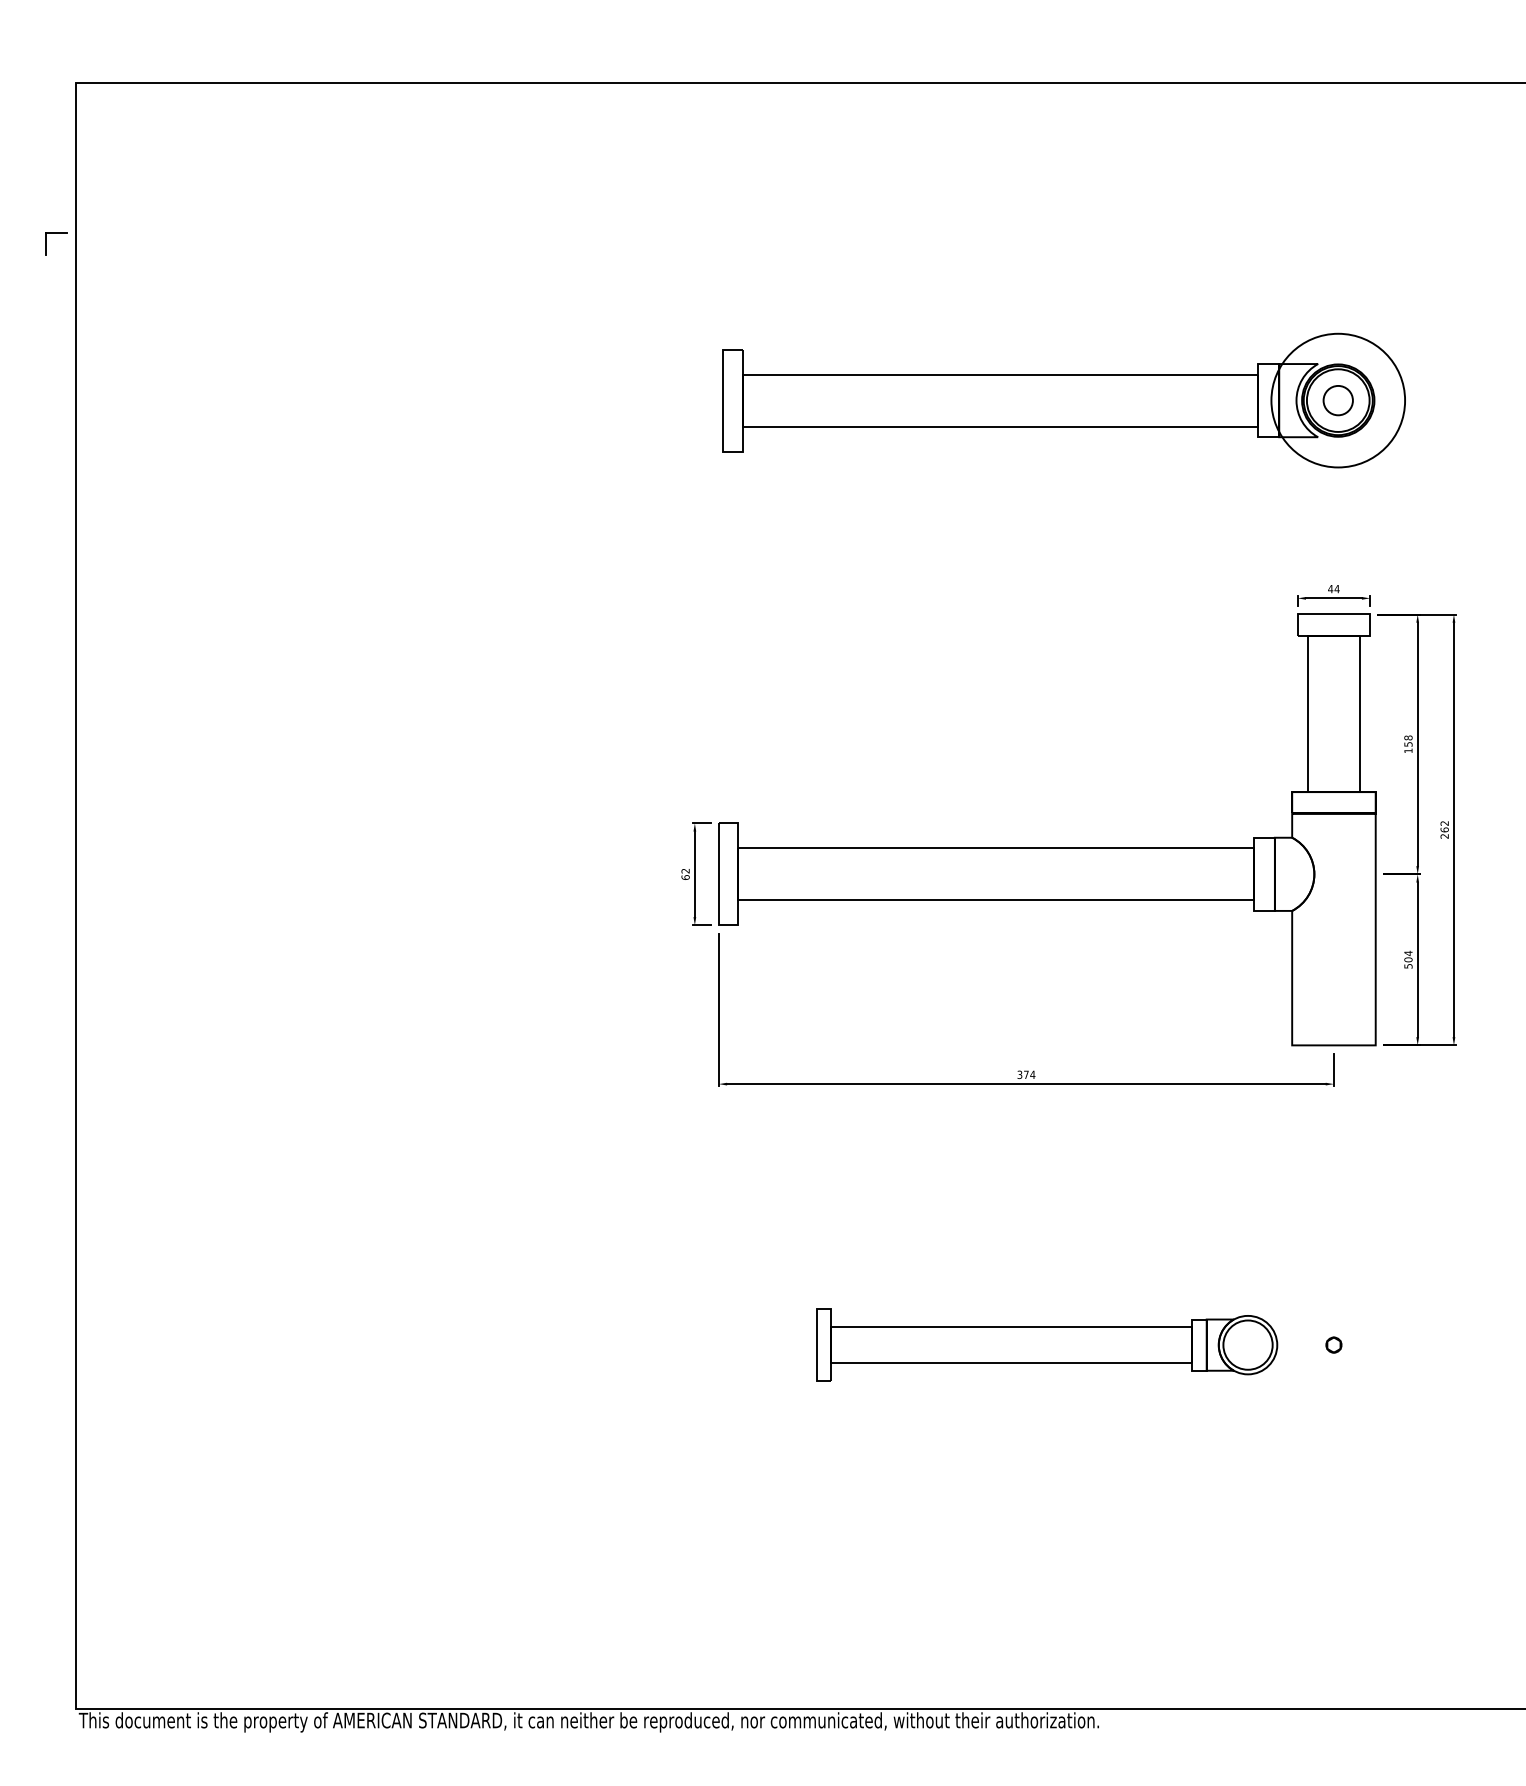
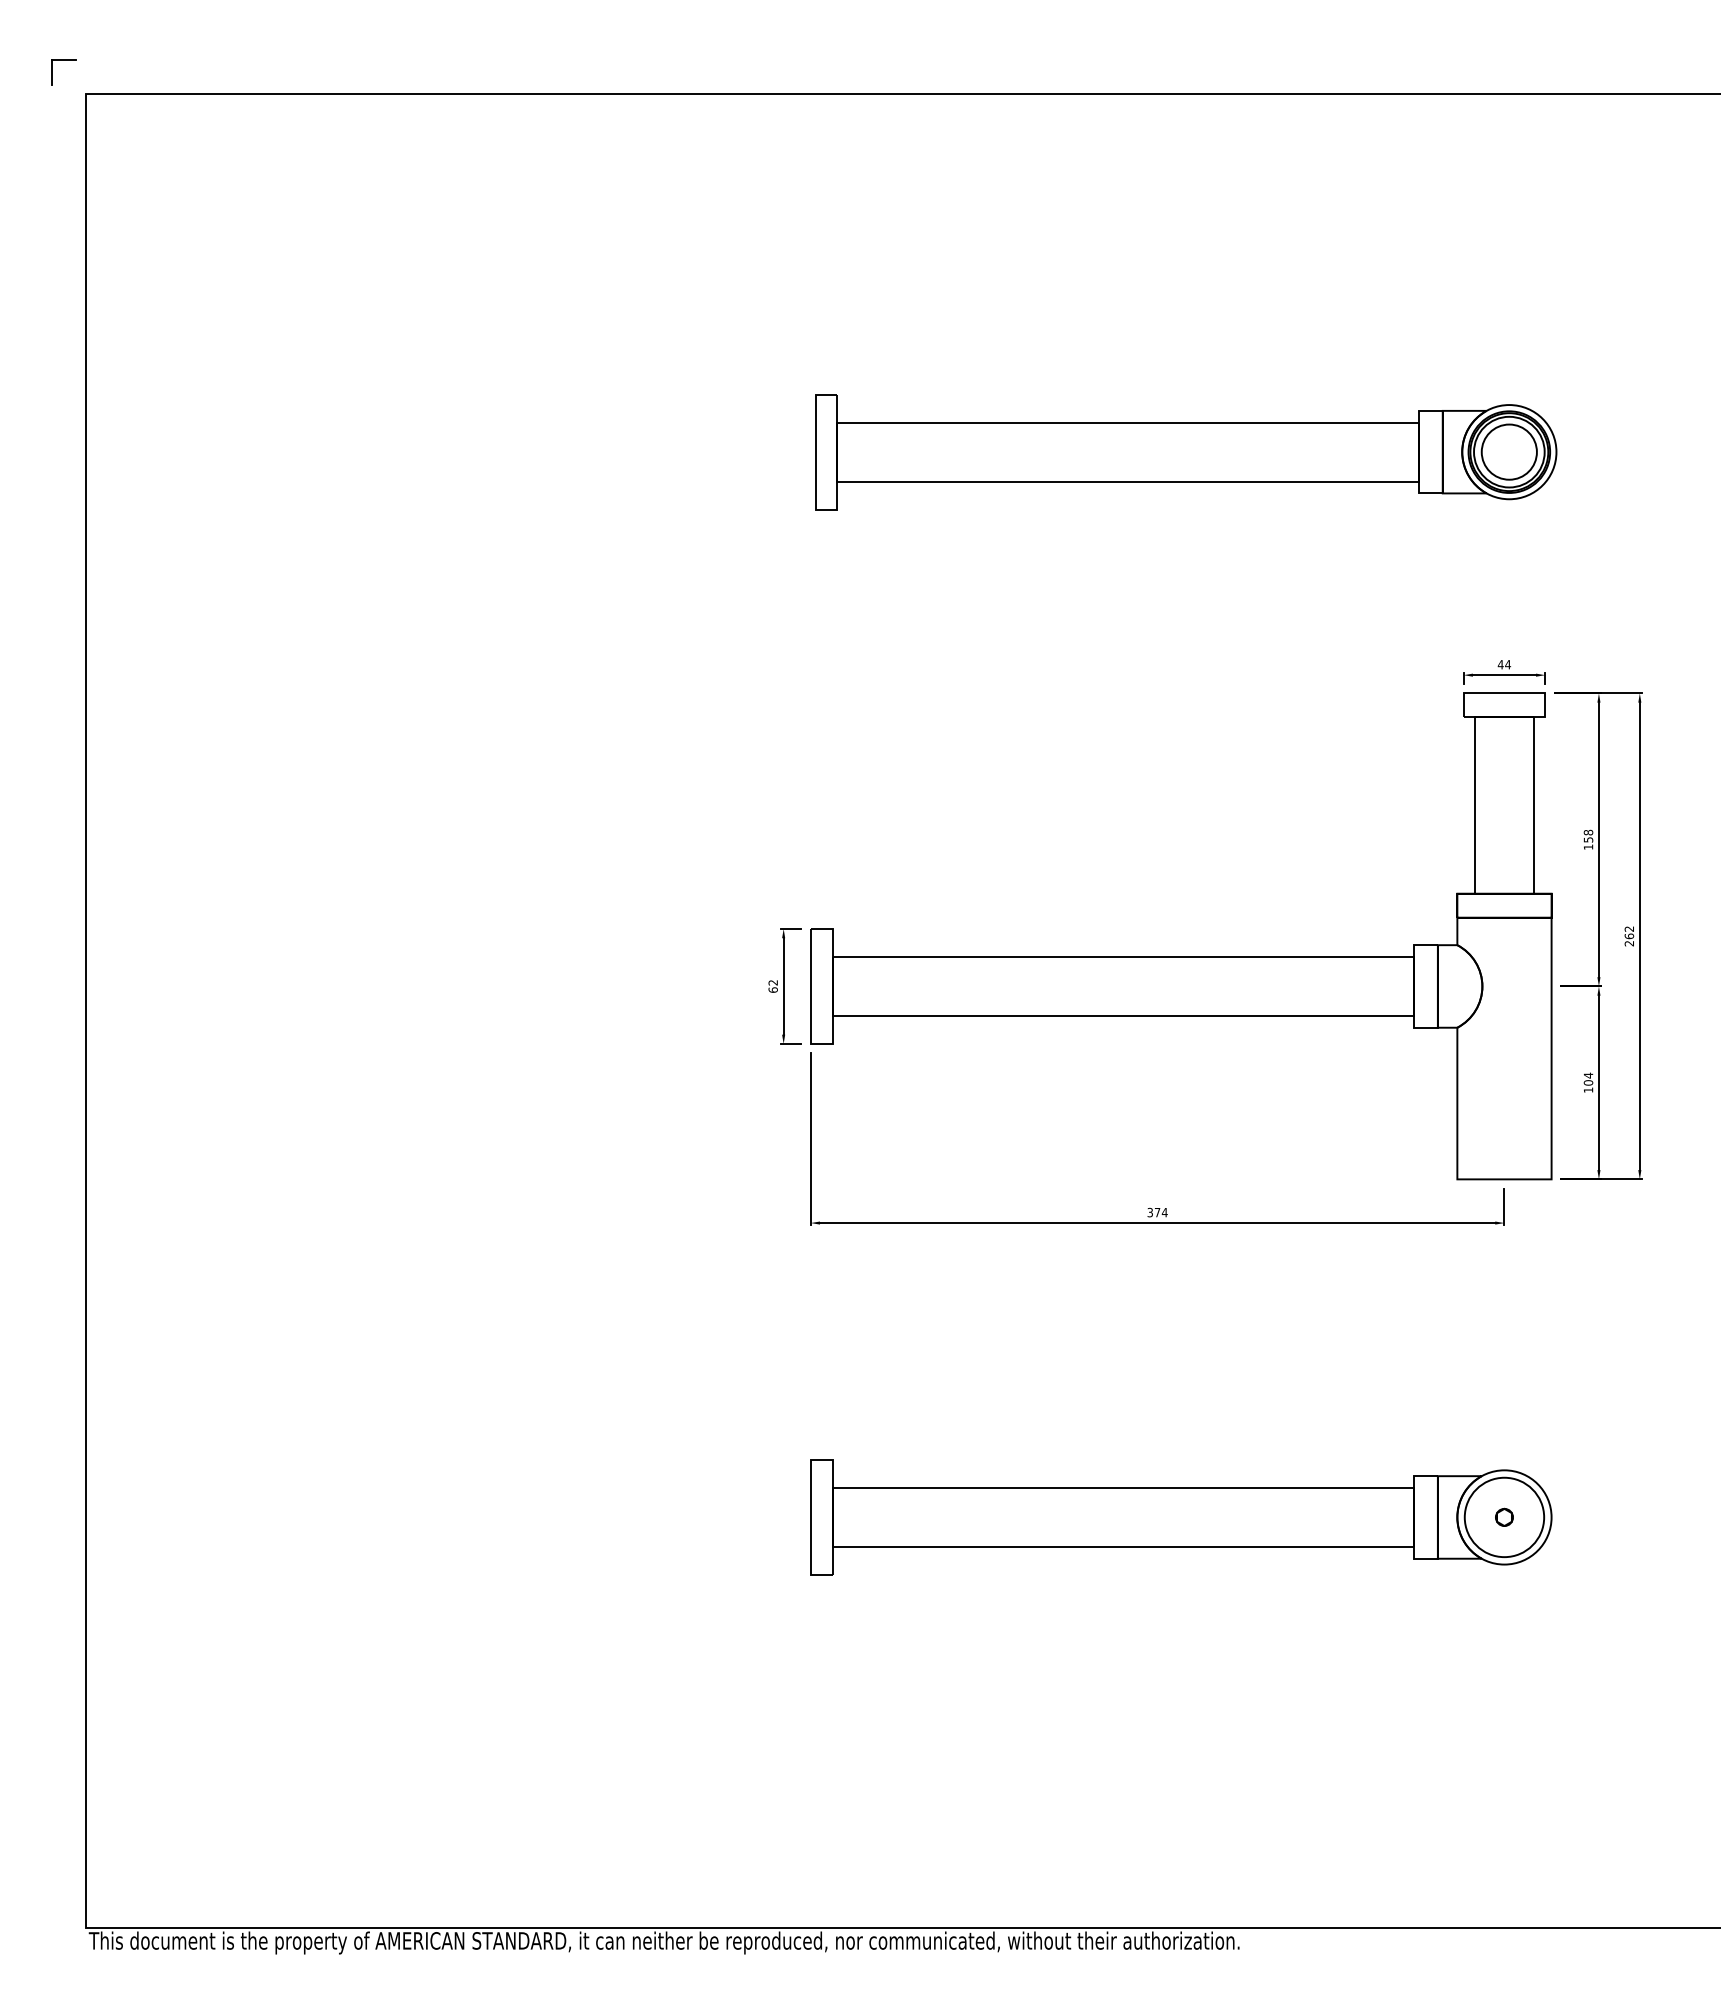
part: (46, 244) -> (52, 72), moved
circle: (1337, 400) -> (1508, 451), size x1.67
circle: (1338, 400) -> (1509, 452), size x0.62
text: (1408, 965) -> (1588, 1089), 504 -> 104
part: (1047, 1345) -> (1181, 1517), size x1.43

